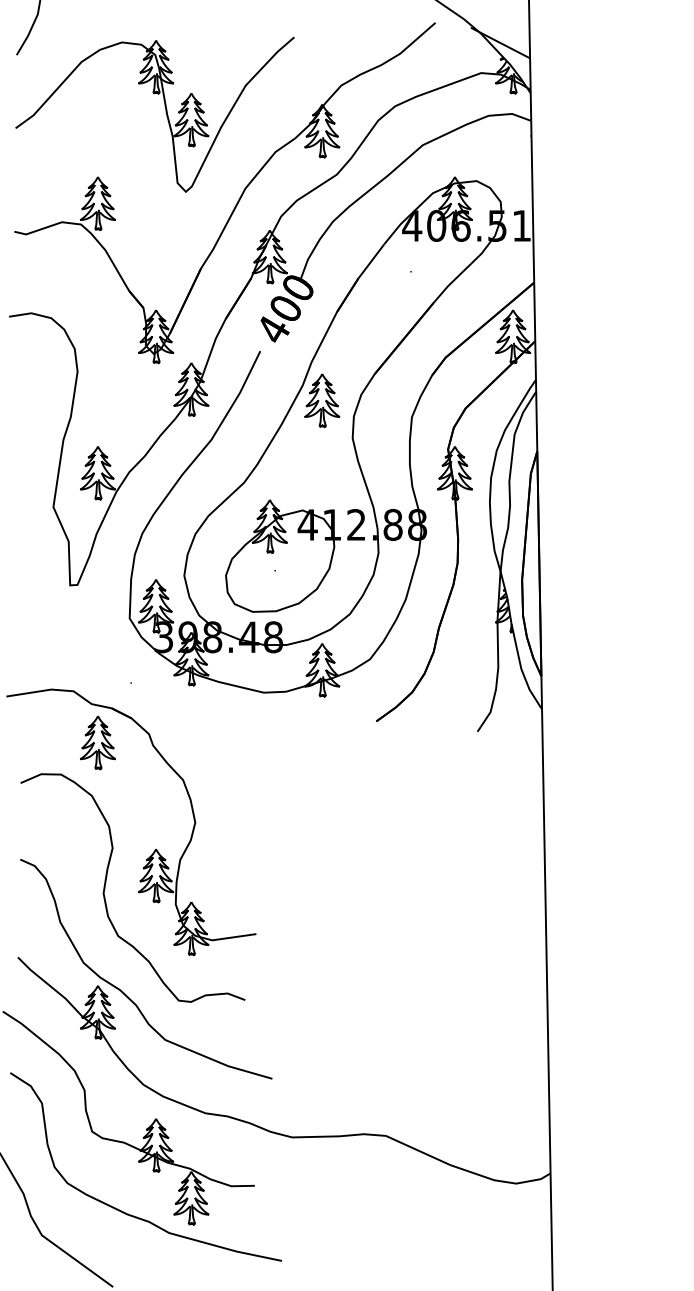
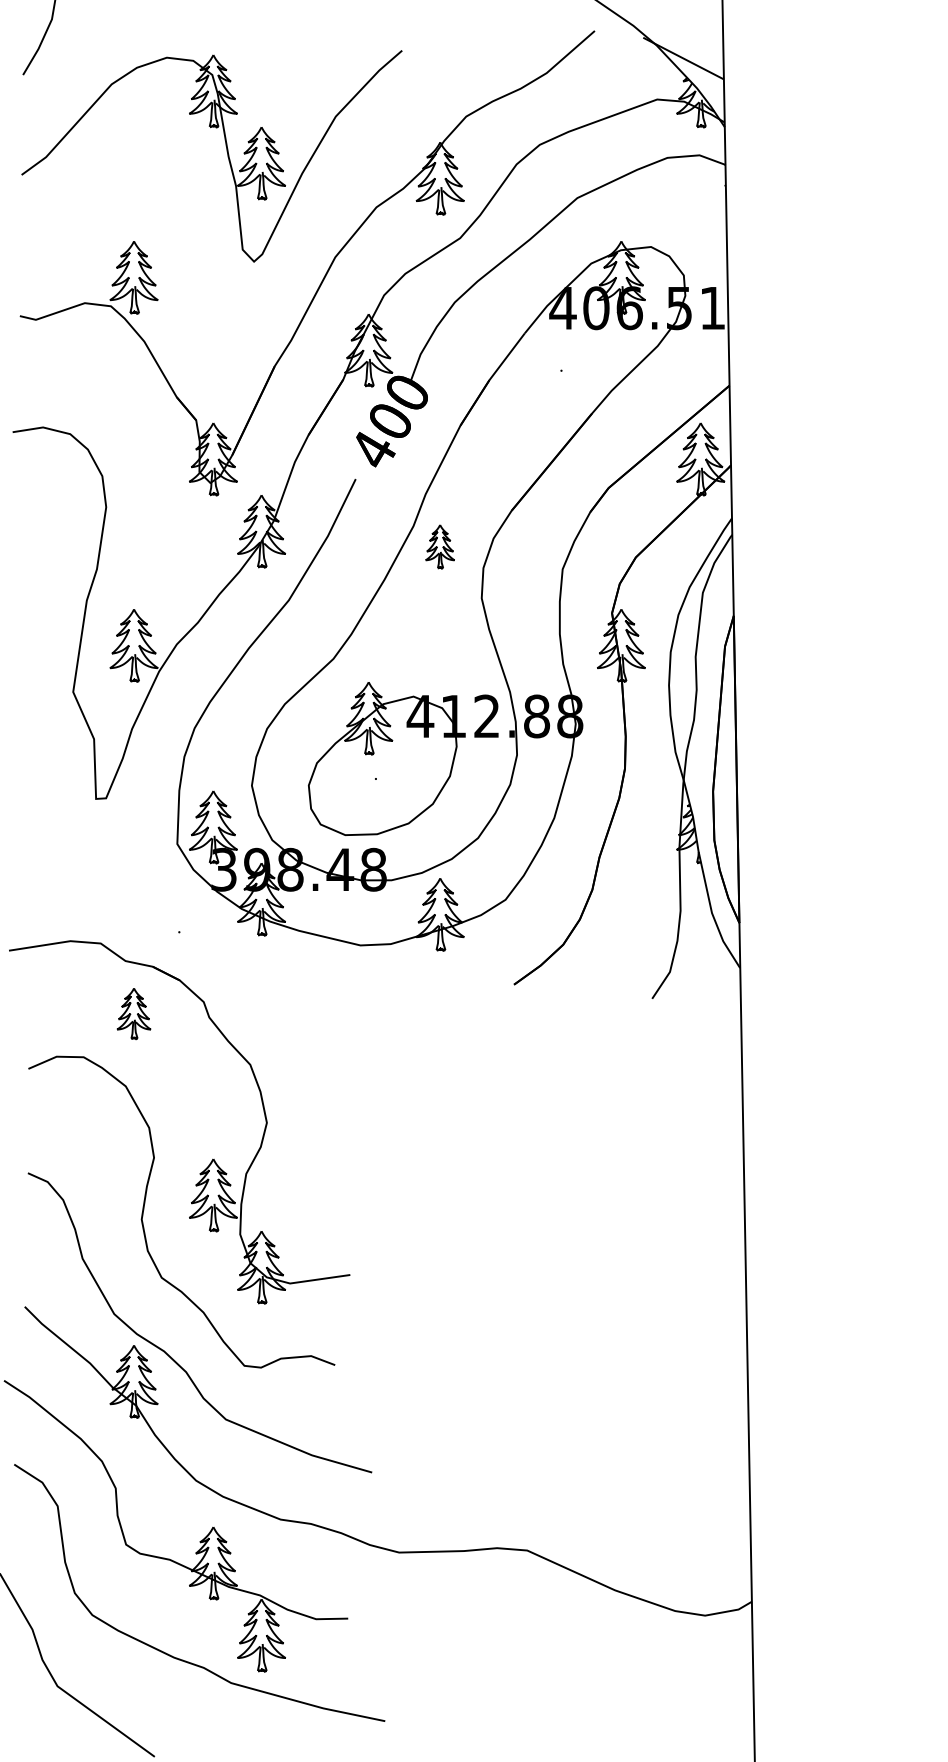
part: (321, 400) -> (439, 546), size x0.6
part: (97, 742) -> (133, 1013), size x0.7

